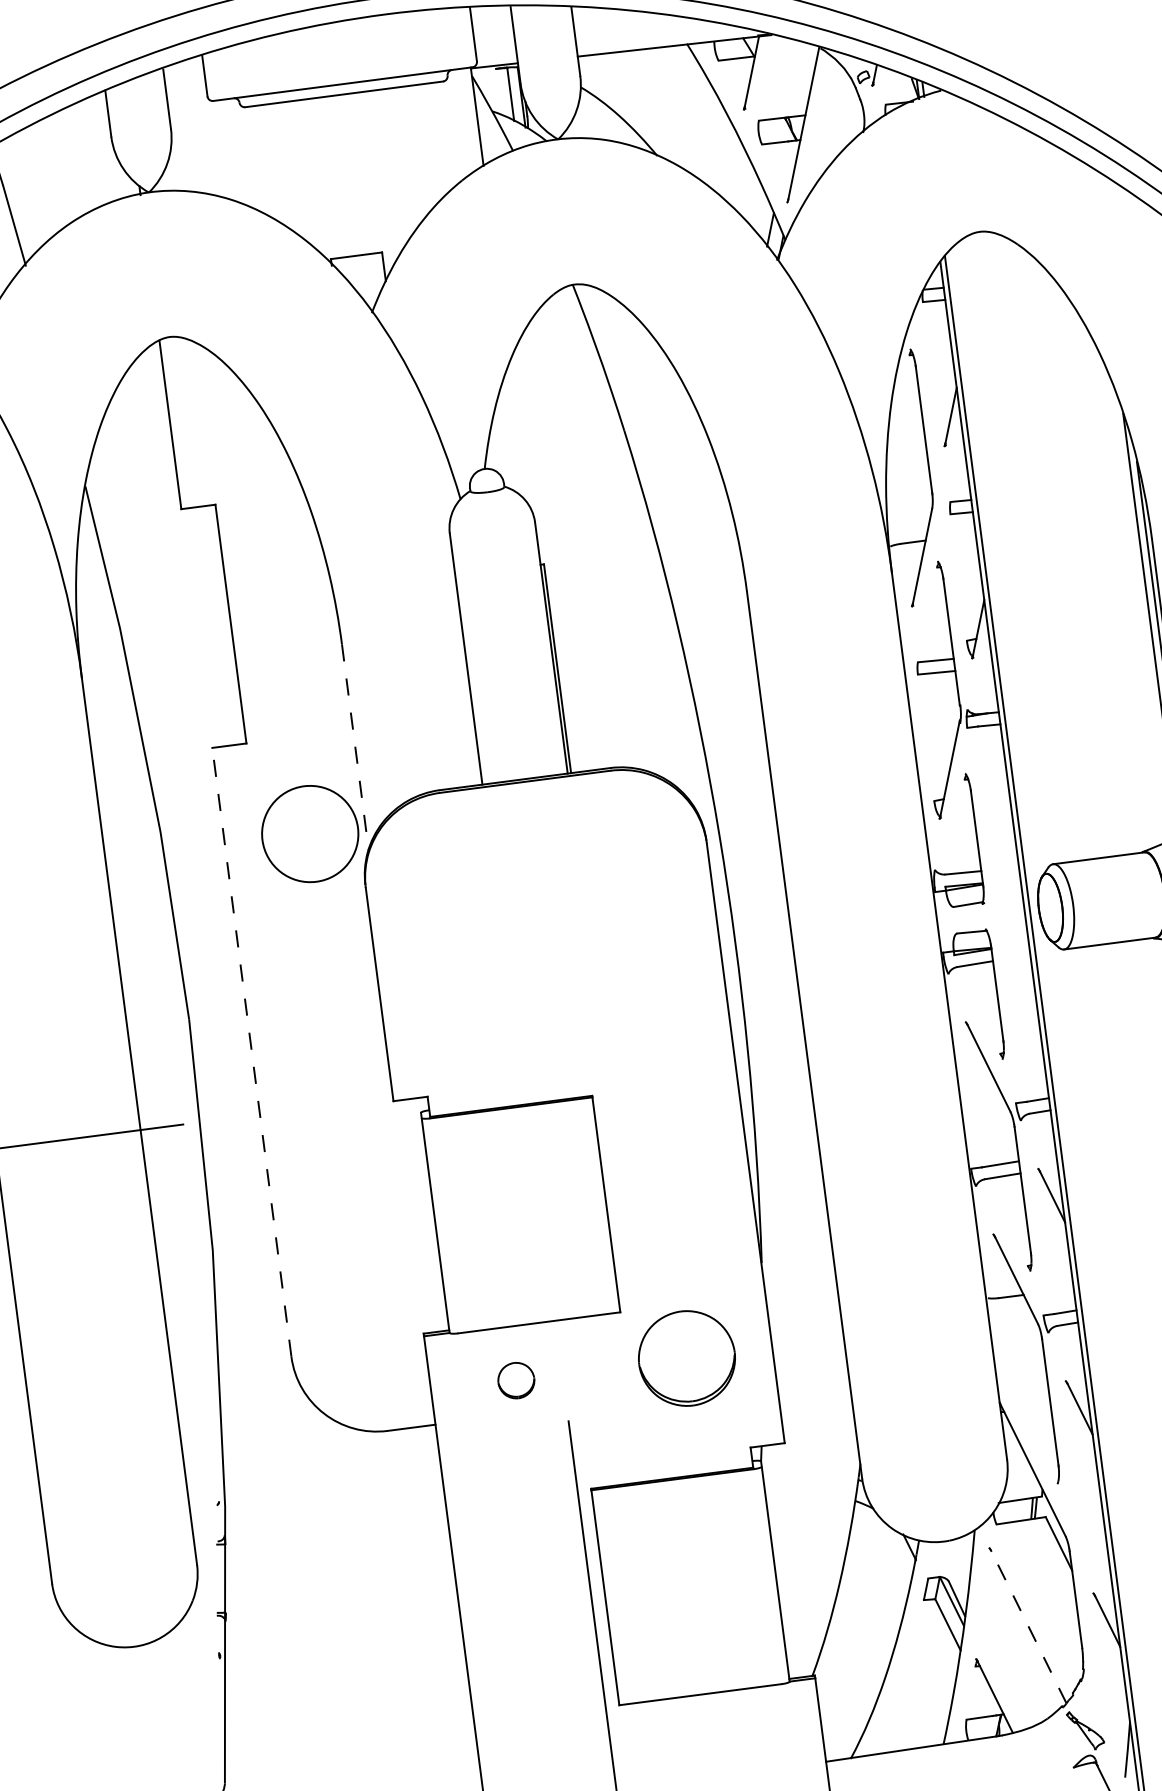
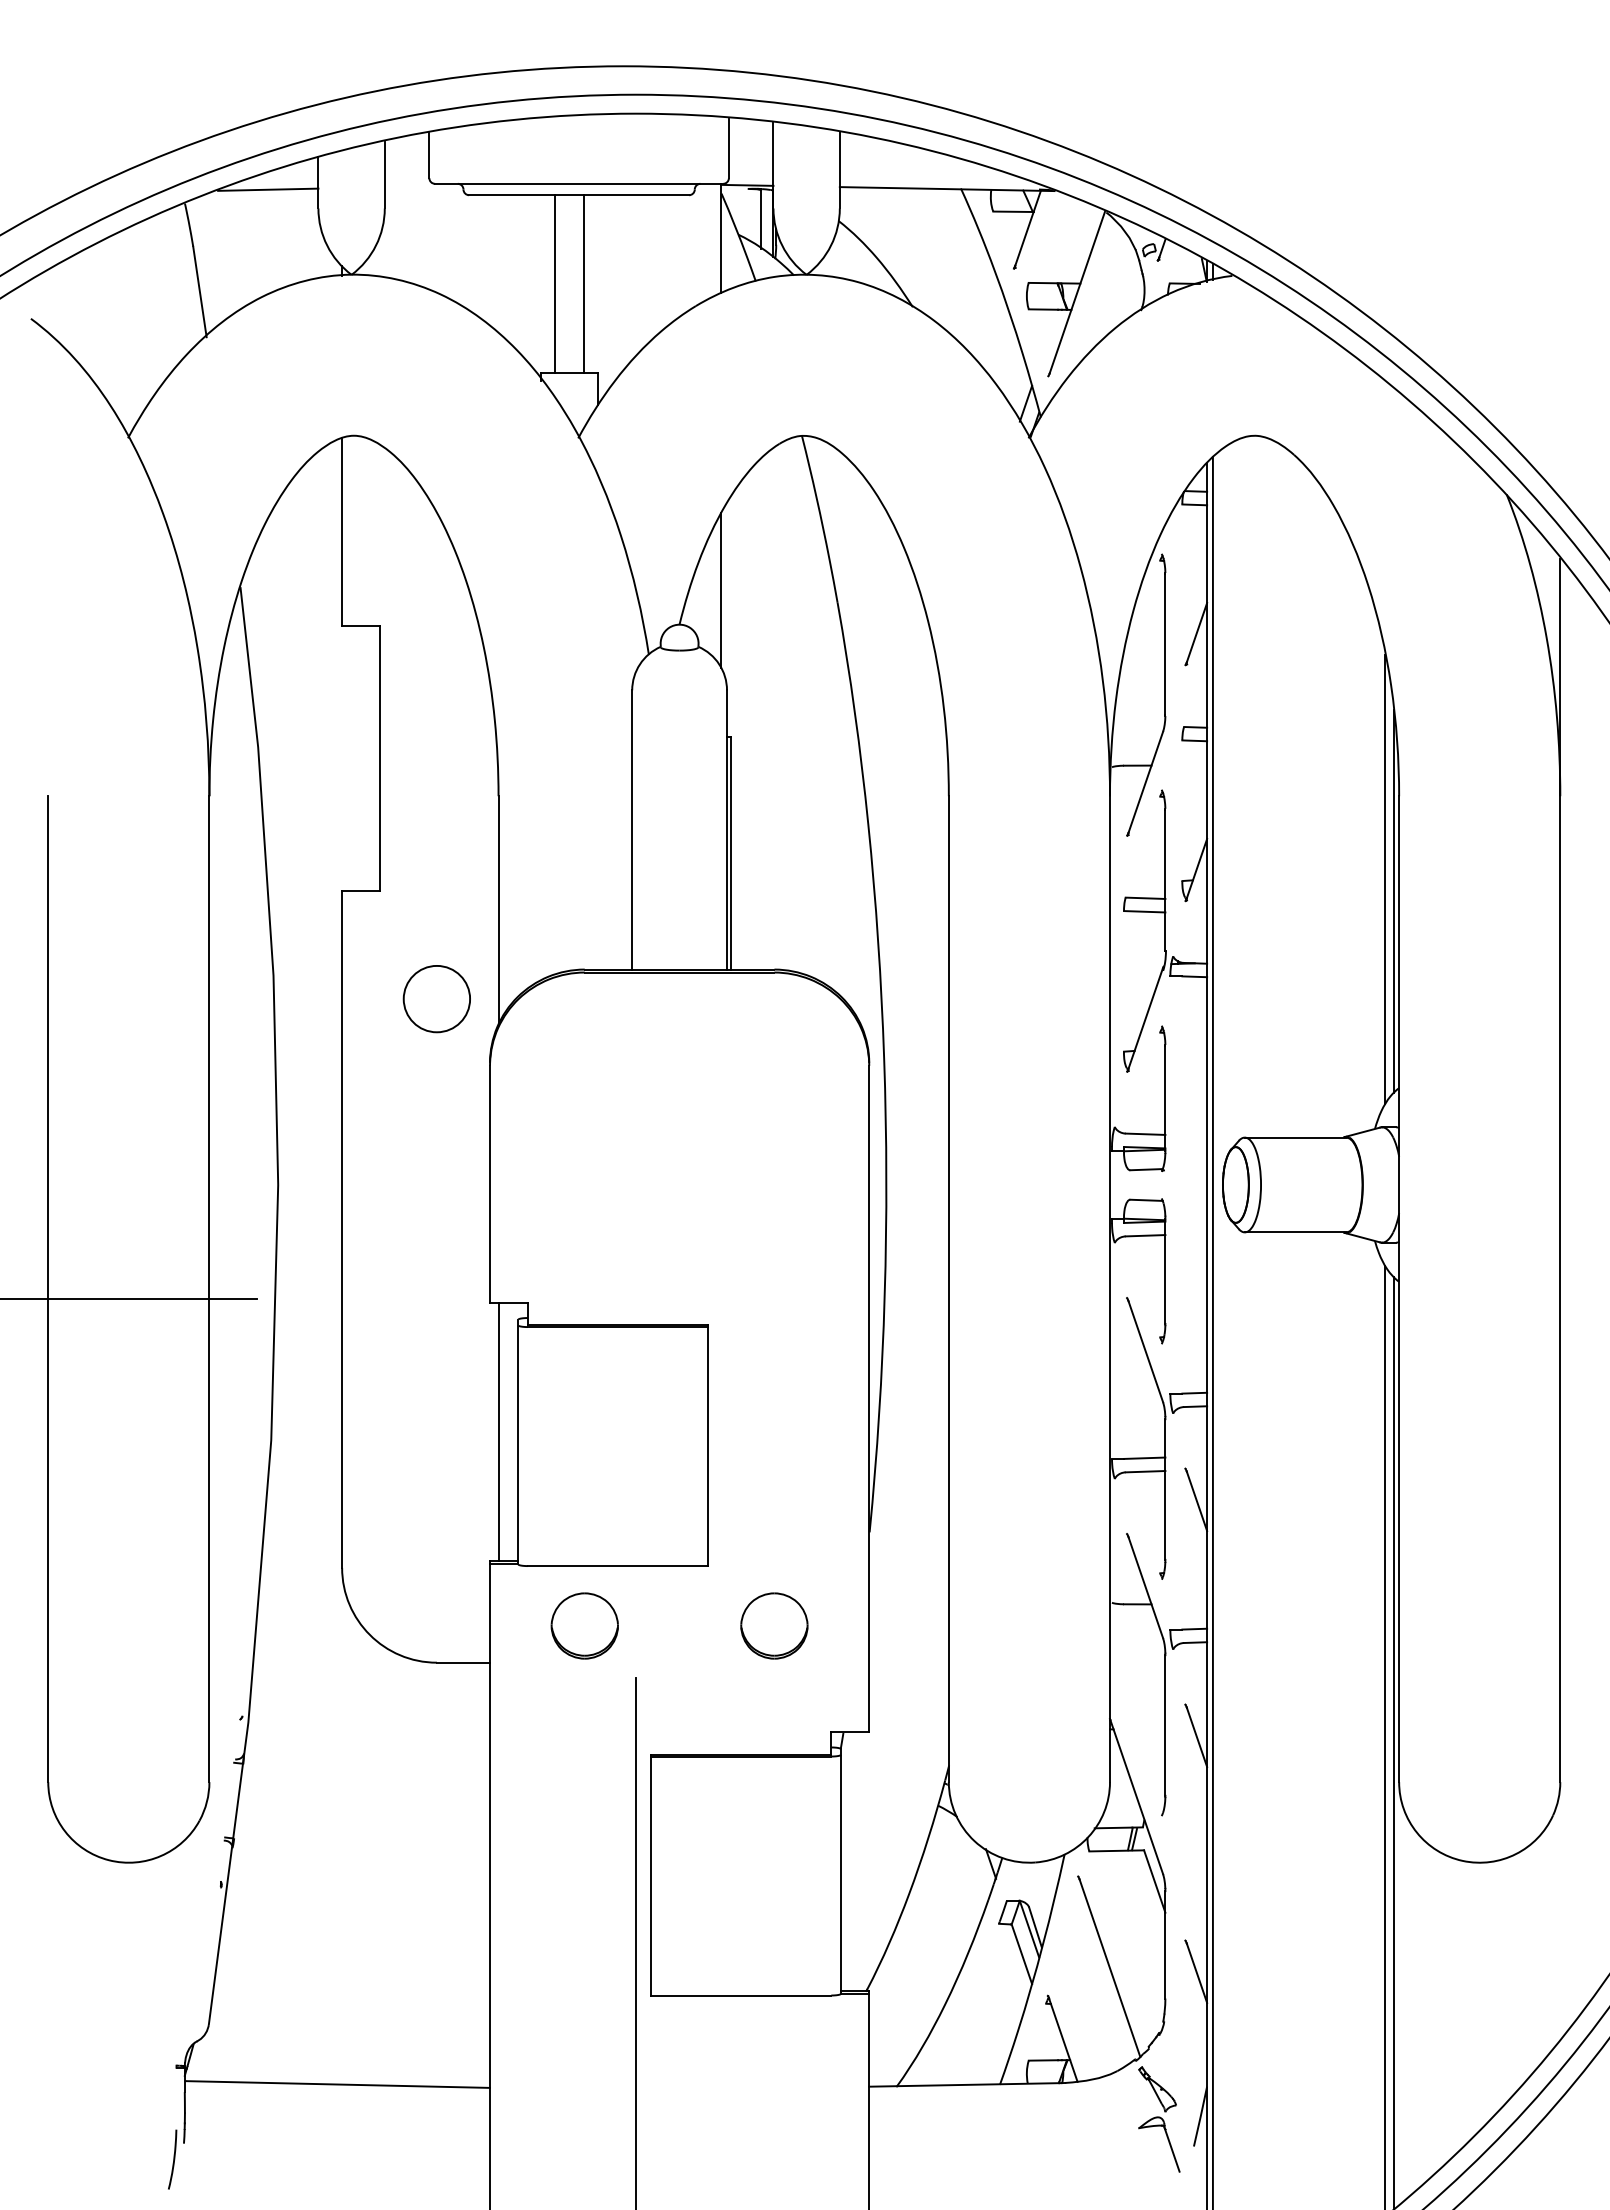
line: (64, 125) -> (268, 189), added
line: (358, 174) -> (583, 284), added
line: (333, 177) -> (555, 284), added
line: (518, 433) -> (721, 590), added
line: (355, 748) -> (498, 911), dashed -> solid
circle: (309, 833) -> (436, 998), size x0.62
line: (252, 1051) -> (342, 1228), dashed -> solid
line: (416, 1216) -> (498, 1432), added
part: (687, 1358) -> (774, 1625), size x0.62
part: (516, 1380) -> (584, 1625), size x1.67
line: (1029, 1627) -> (1110, 1968), dashed -> solid

